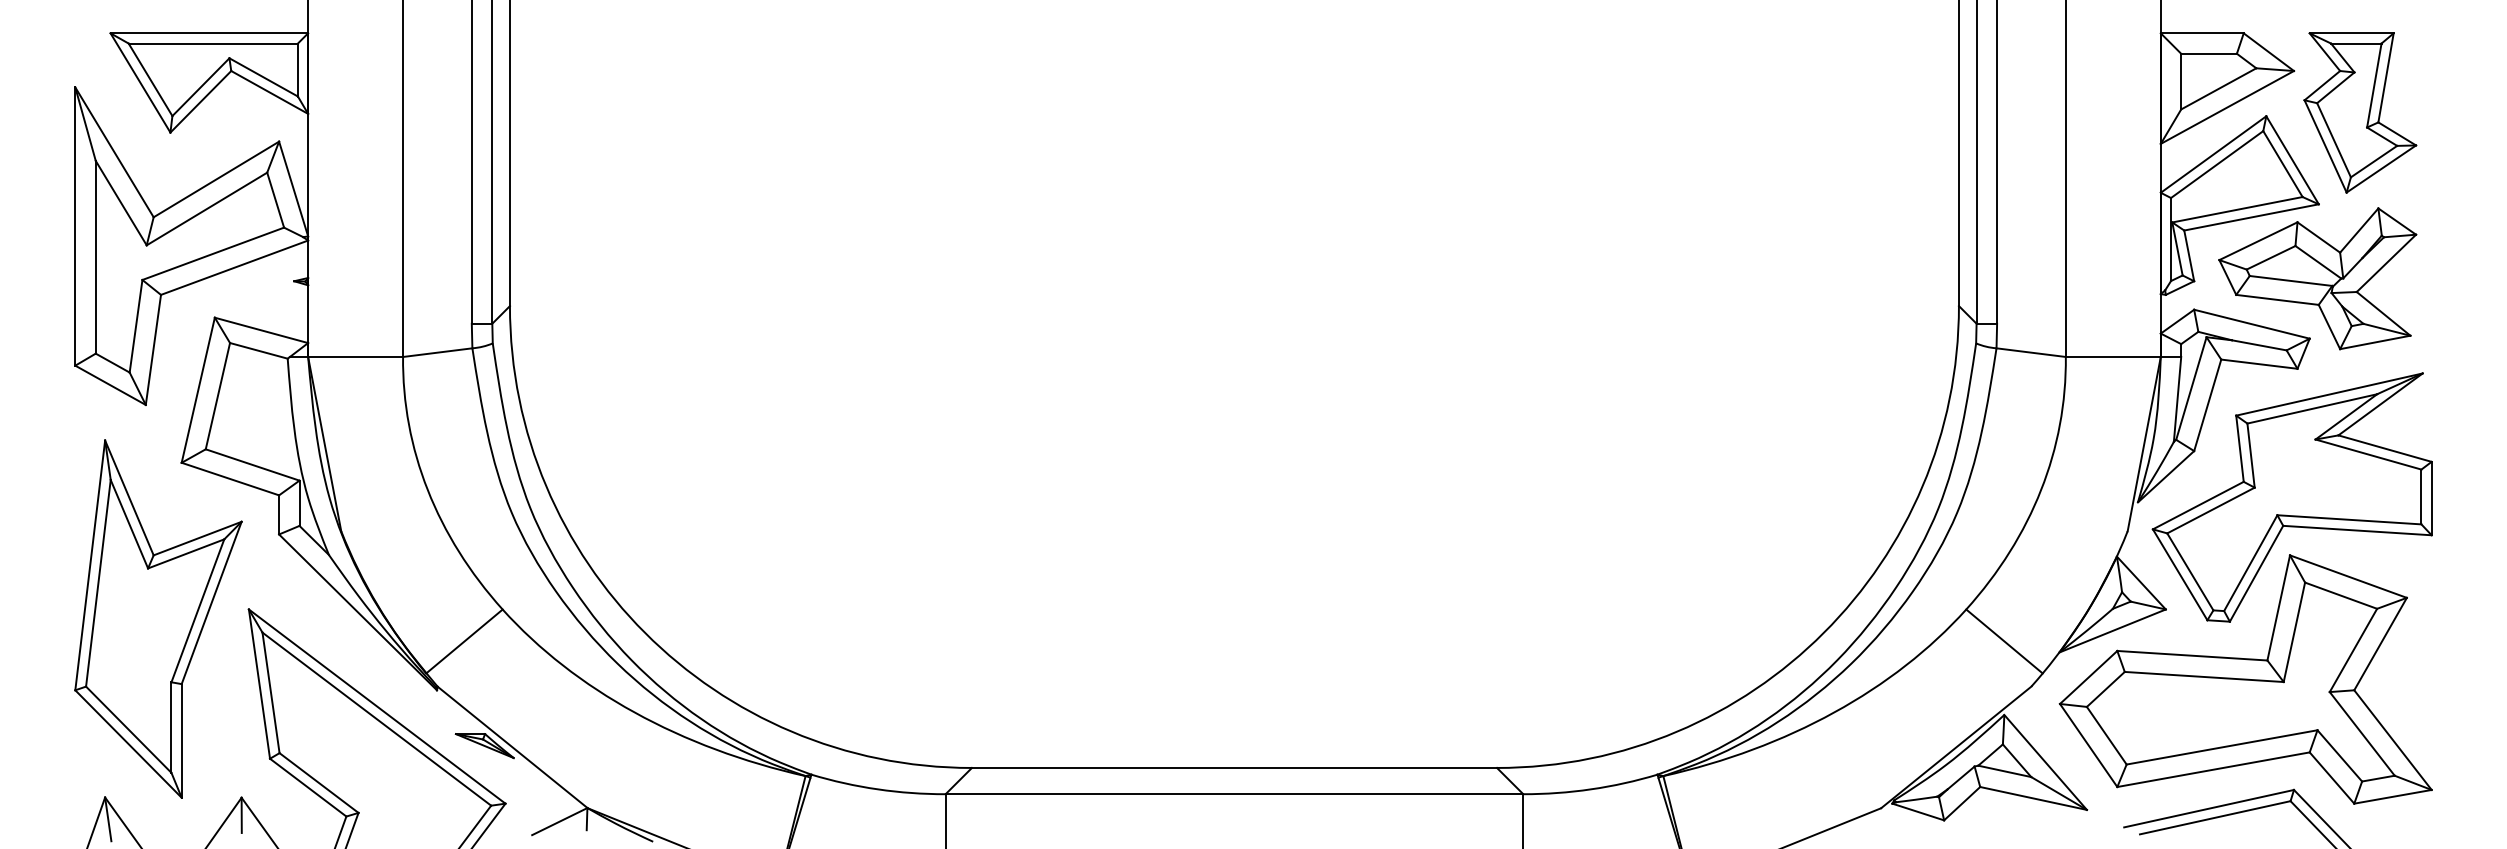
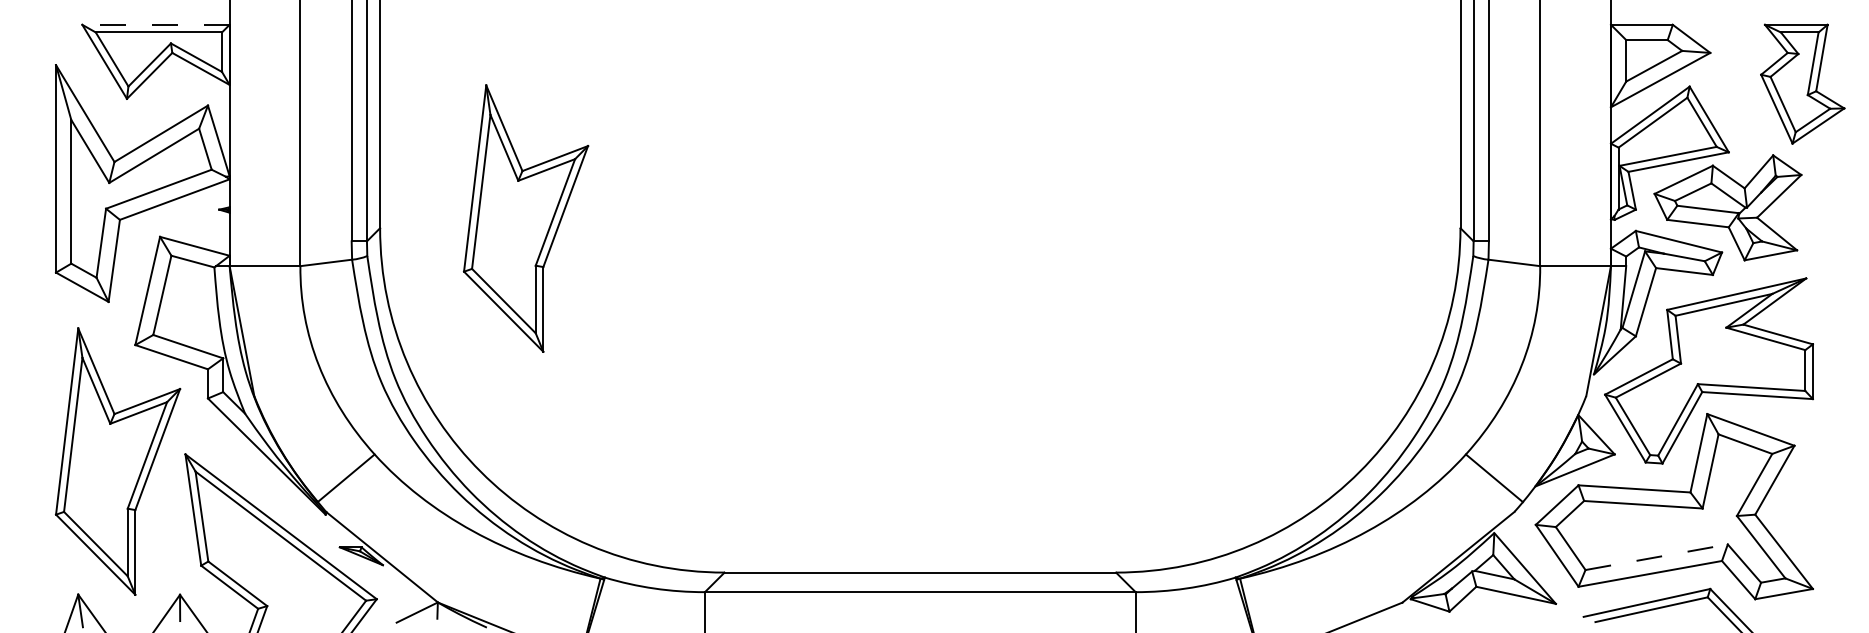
line: (210, 32) -> (156, 24), solid -> dashed
part: (2359, 112) -> (1802, 83), moved
part: (704, 293) -> (525, 218), added
line: (2223, 747) -> (1657, 557), solid -> dashed

